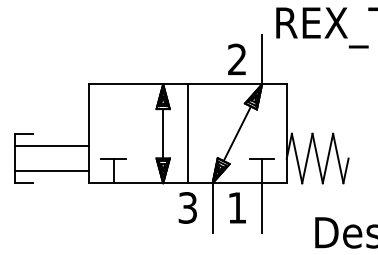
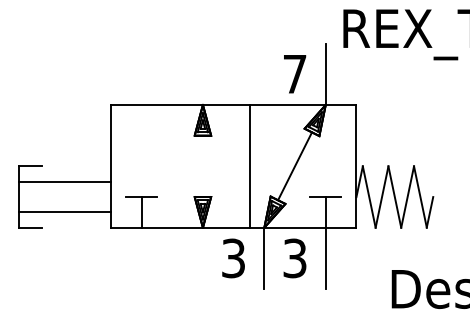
text: (236, 59) -> (294, 73), 2 -> 7
line: (162, 133) -> (202, 166), removed
line: (187, 133) -> (249, 165), moved
text: (236, 208) -> (294, 258), 1 -> 3

